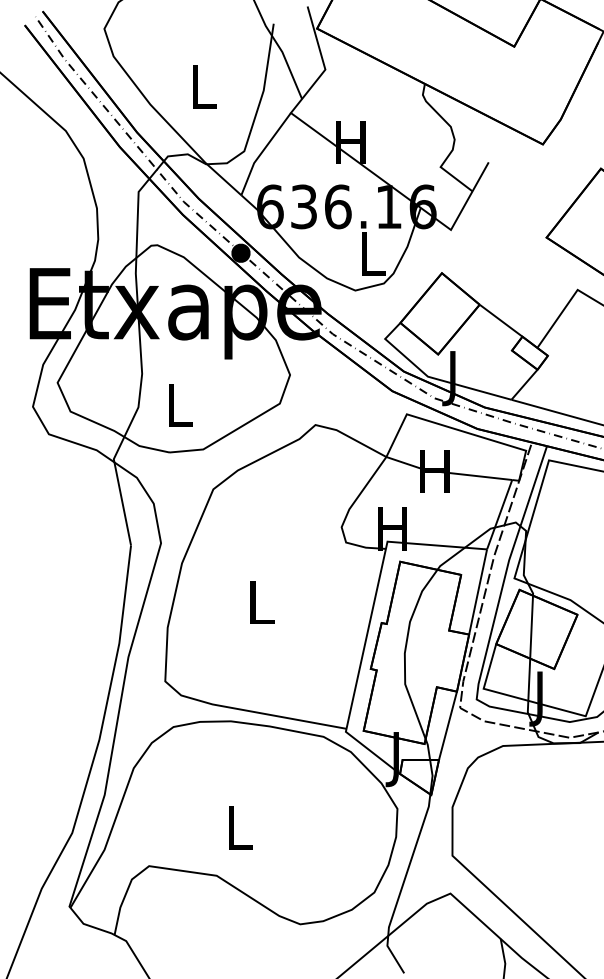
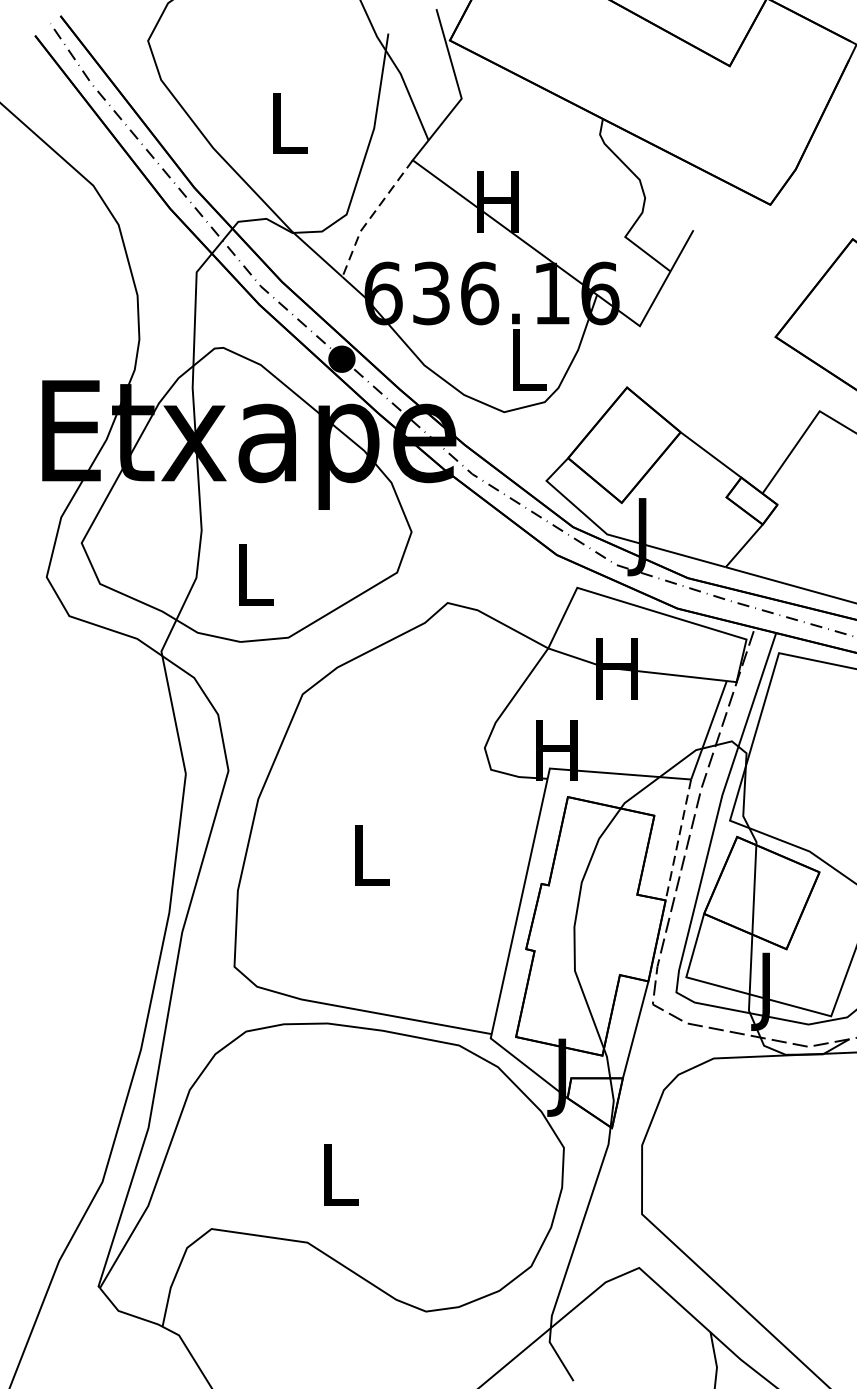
line: (261, 152) -> (371, 216), solid -> dashed
line: (478, 591) -> (678, 839), solid -> dashed

